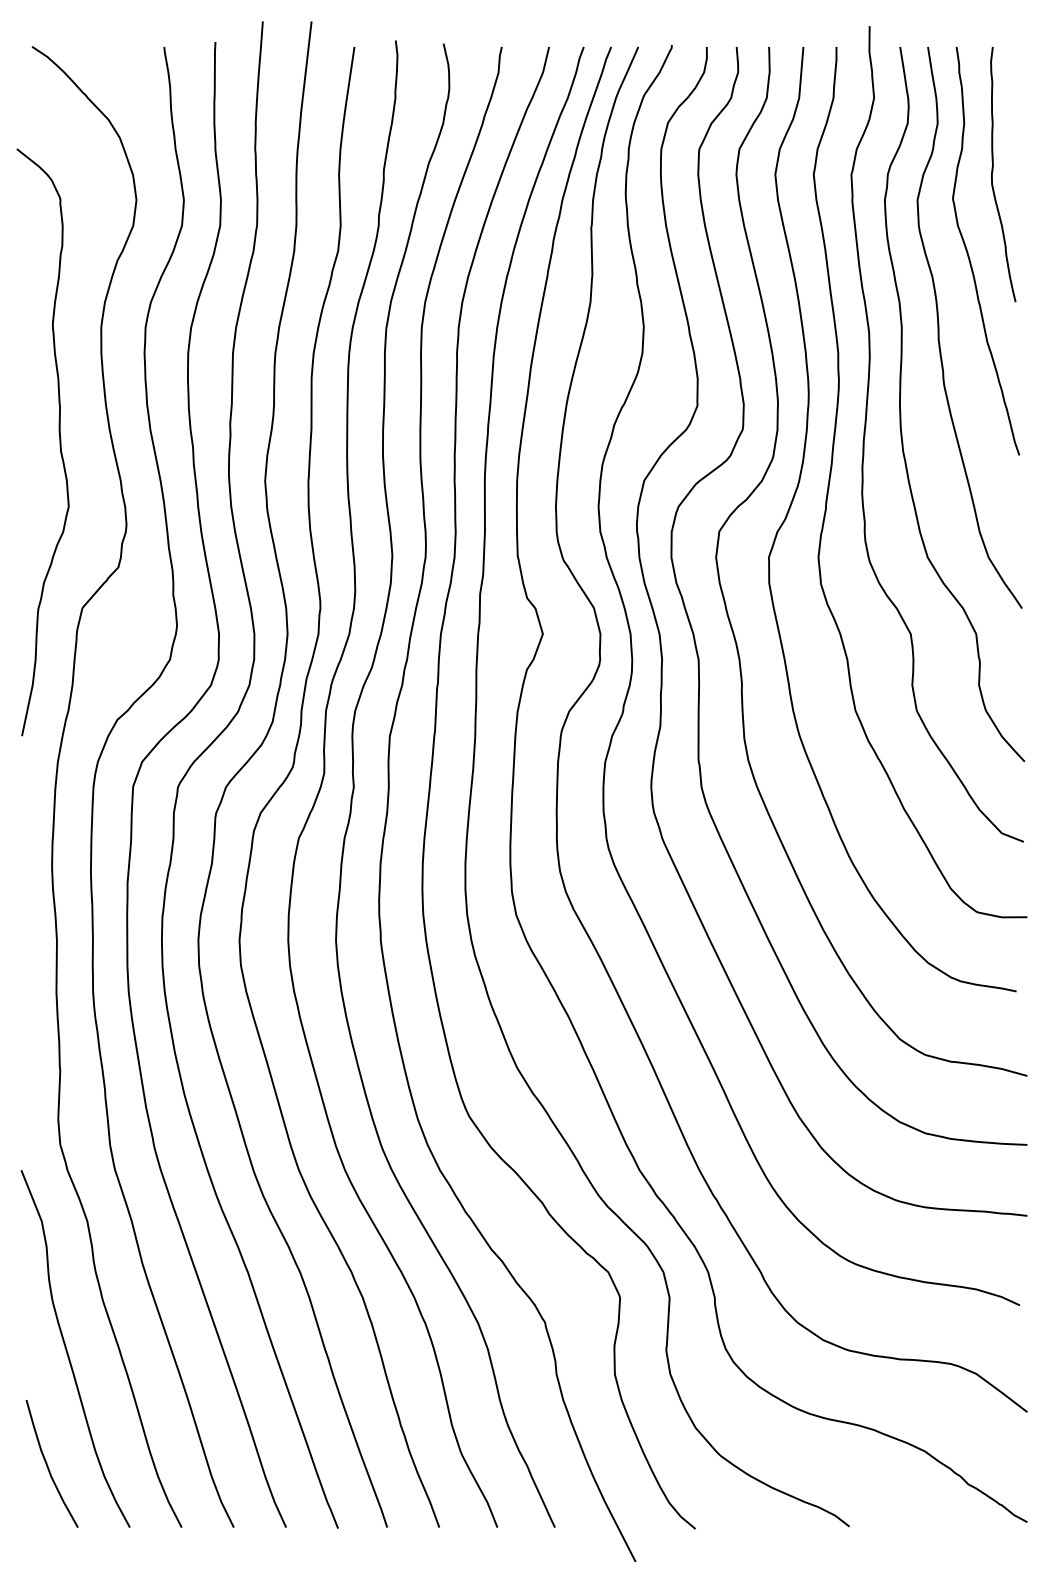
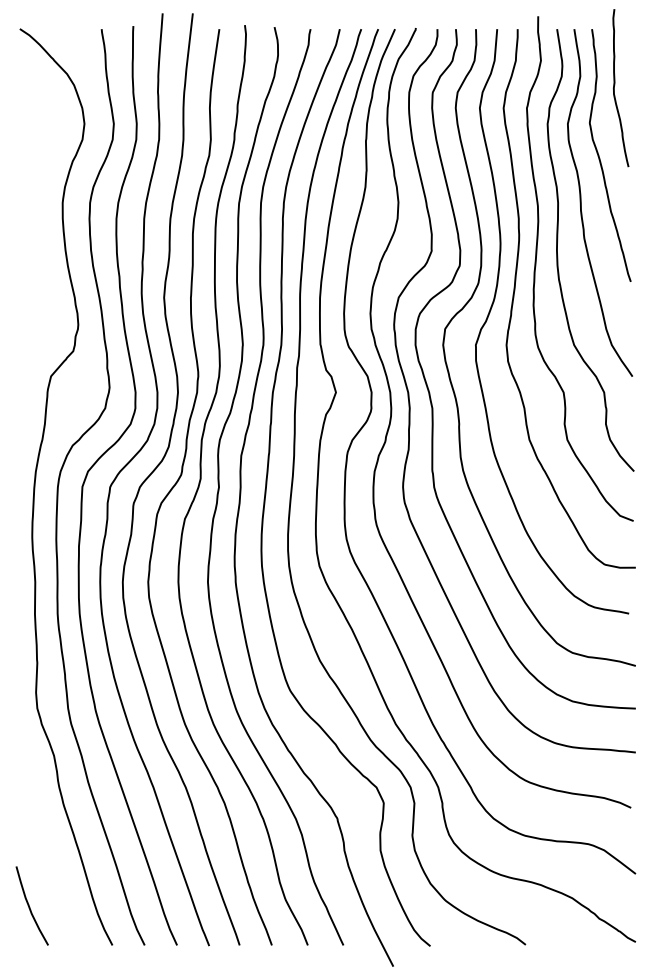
curve: (994, 170) -> (615, 85), moved
curve: (58, 441) -> (36, 273), removed
curve: (68, 1349) -> (42, 835), removed

